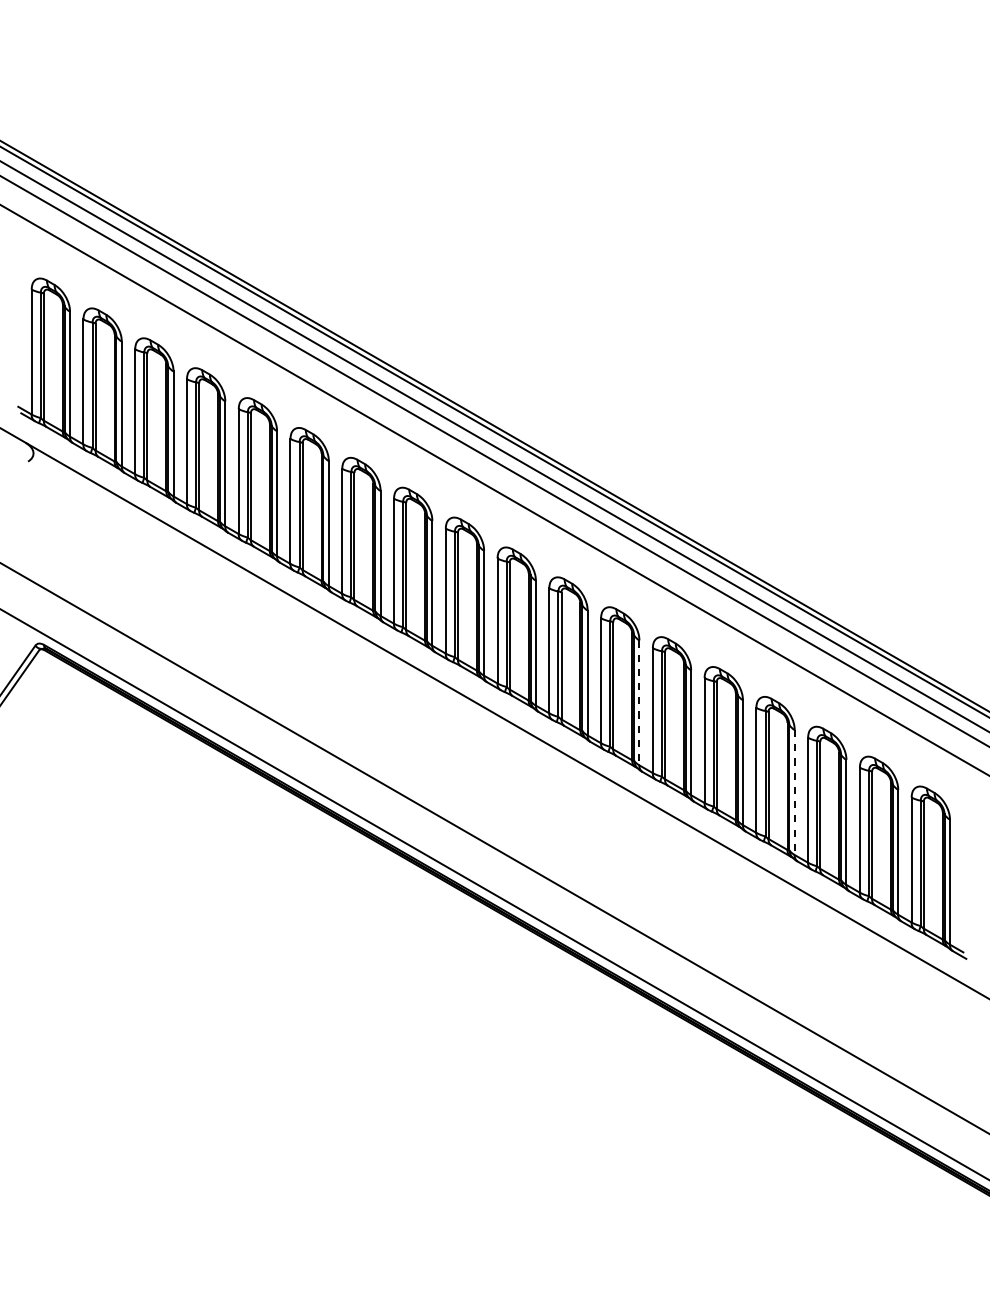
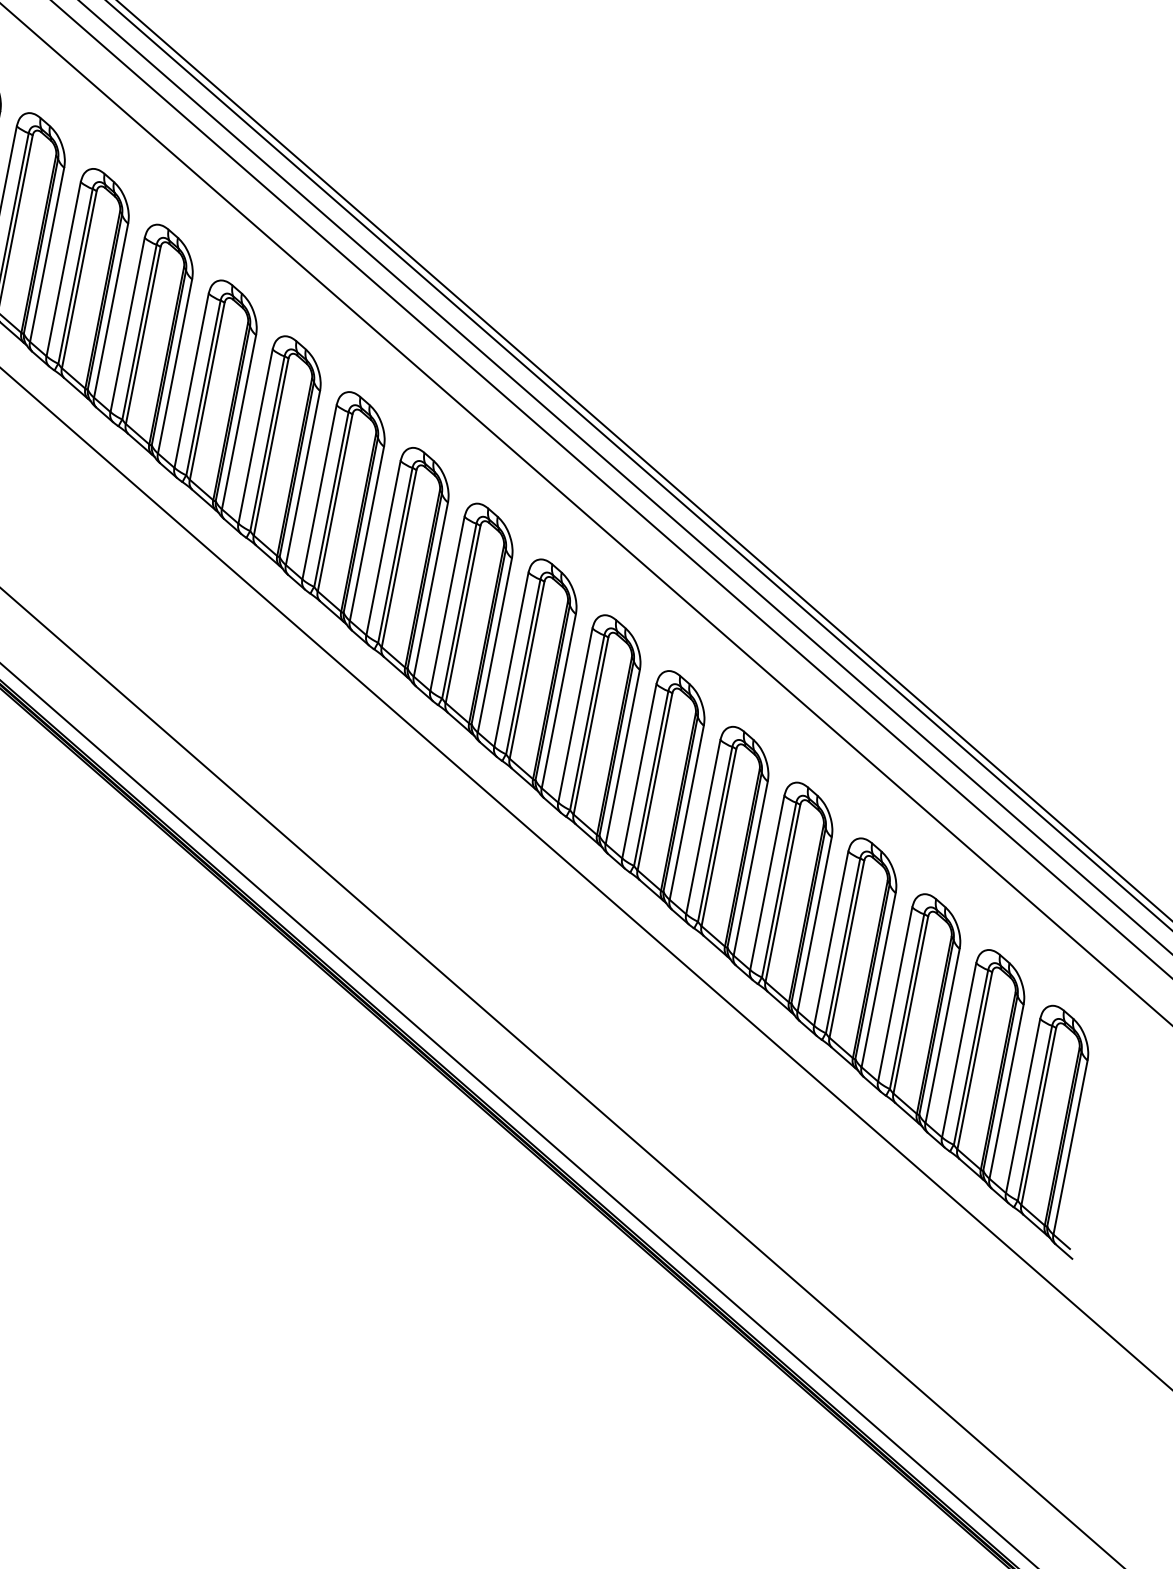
line: (639, 703) -> (686, 813), dashed -> solid
line: (794, 793) -> (878, 981), dashed -> solid

